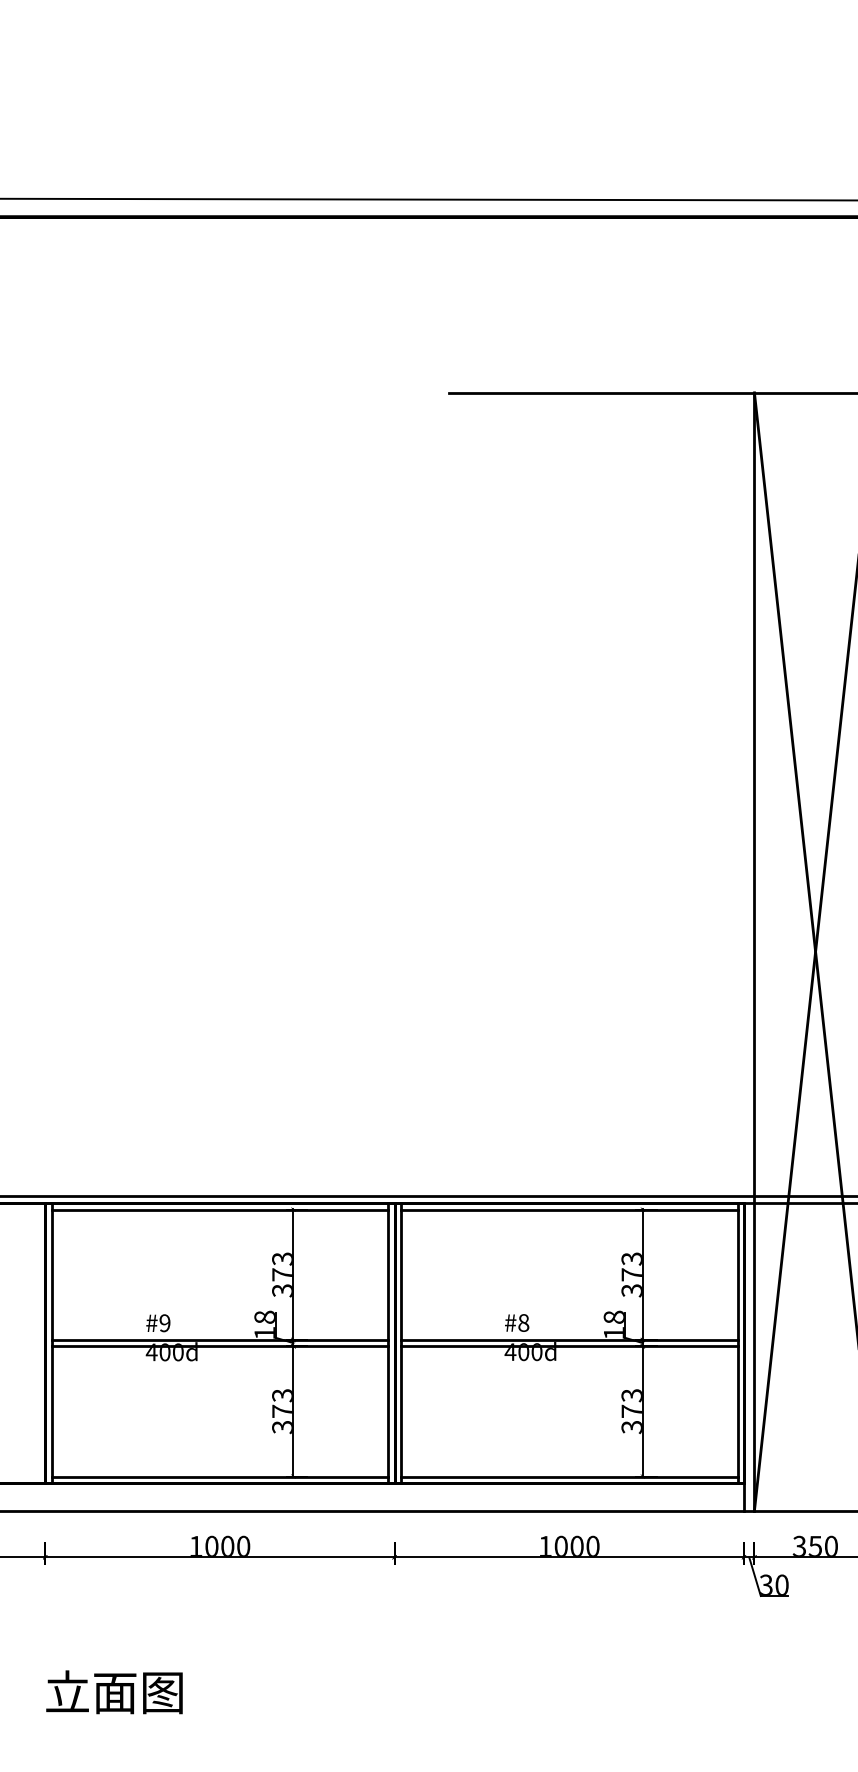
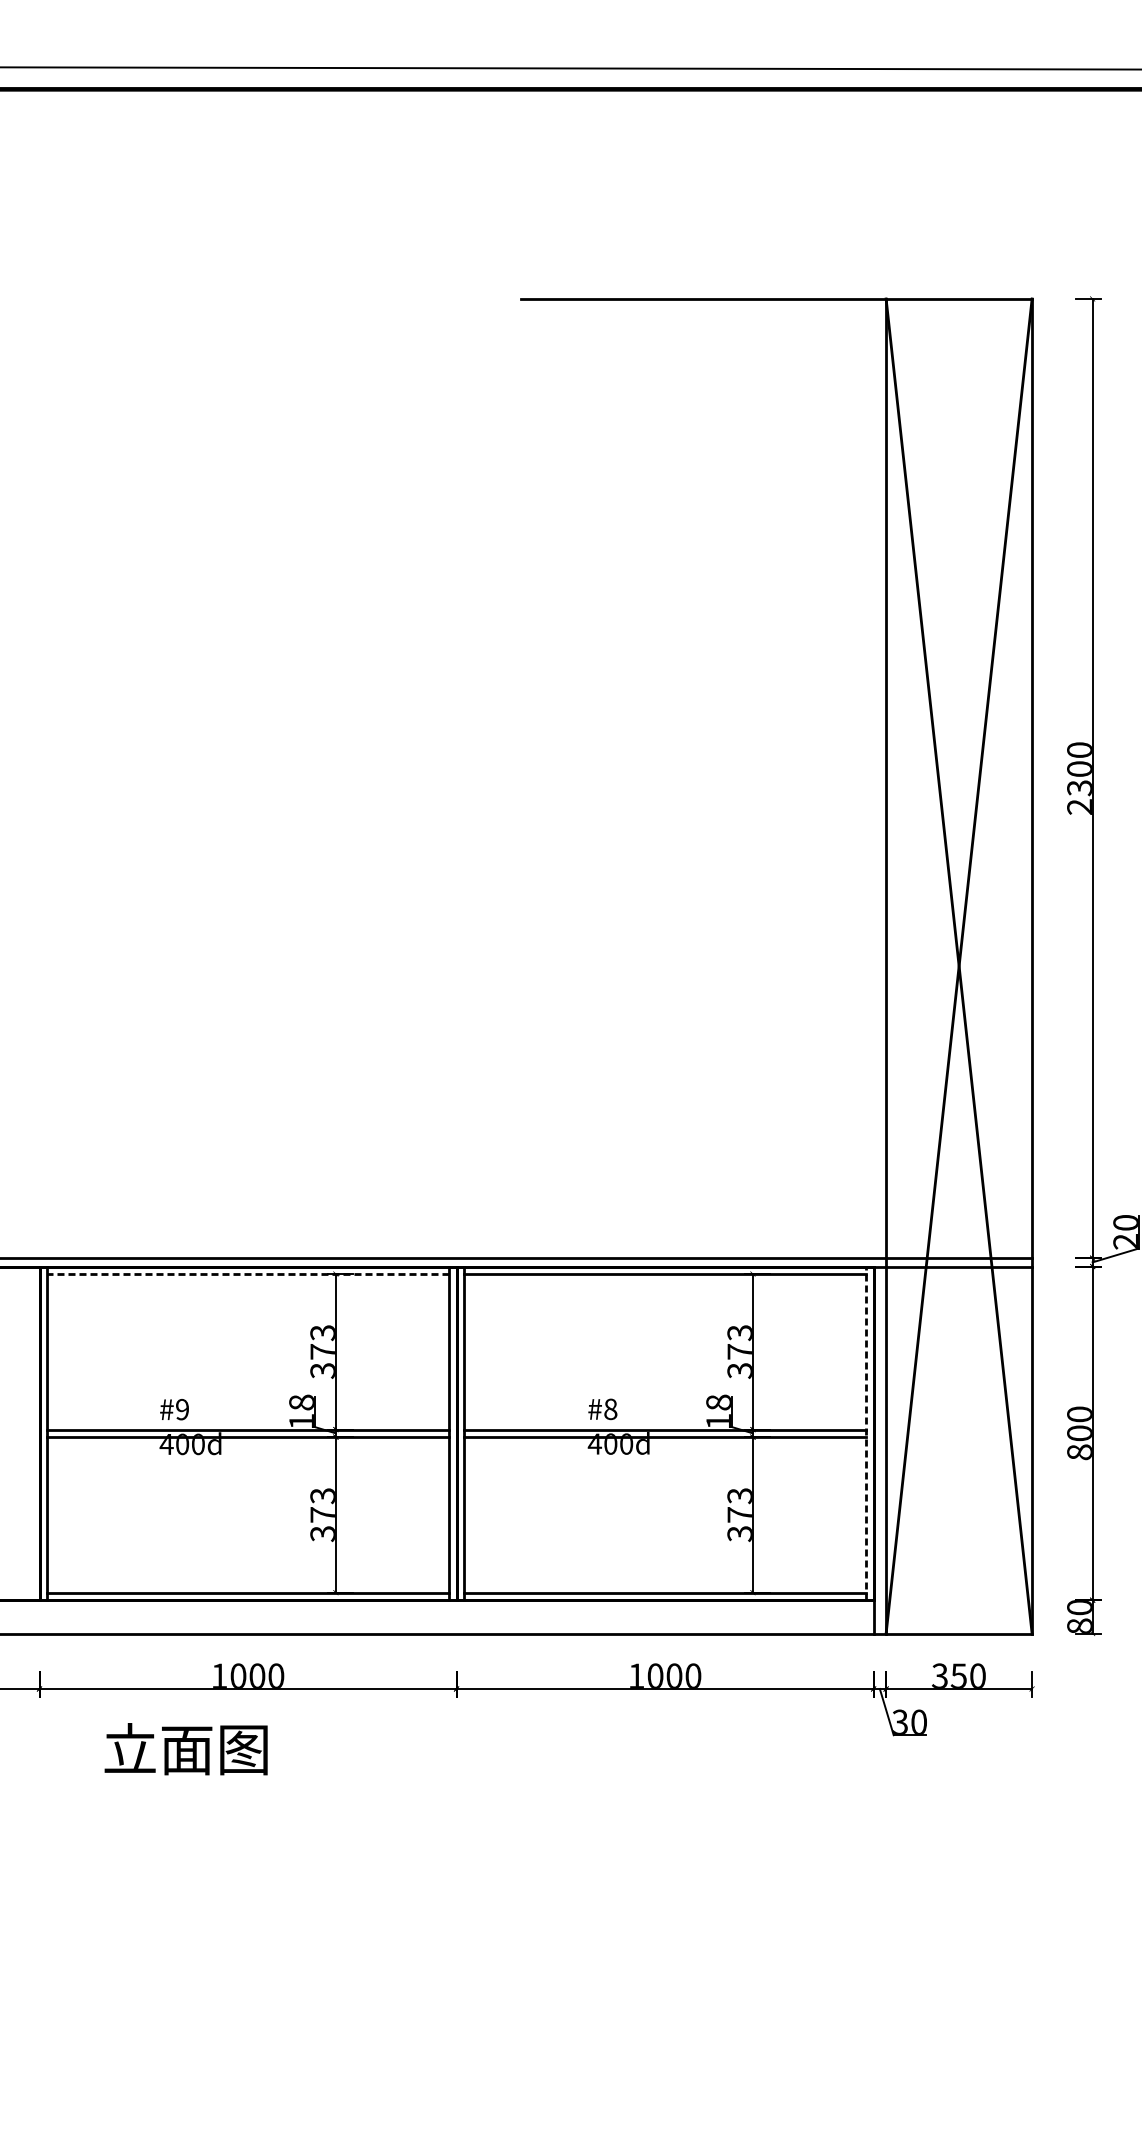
line: (219, 1210) -> (247, 1274), solid -> dashed
line: (738, 1343) -> (866, 1433), solid -> dashed
text: (113, 1692) -> (185, 1749), moved

